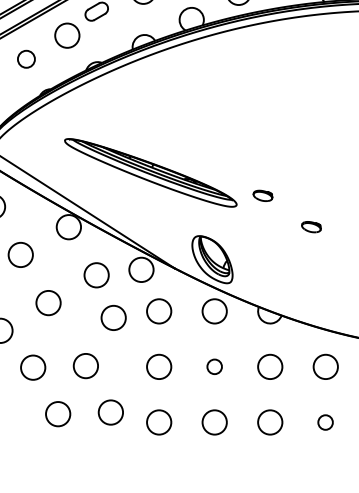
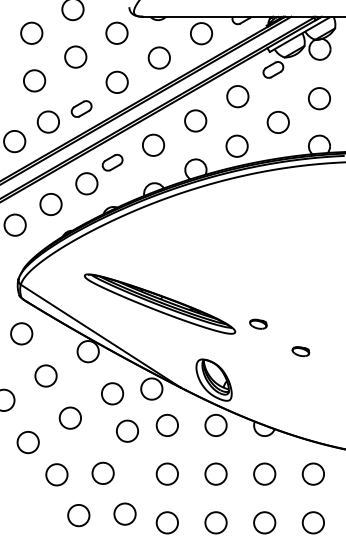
circle: (25, 59) -> (50, 204), size x1.43
circle: (214, 366) -> (215, 473), size x1.67
circle: (324, 422) -> (312, 522), size x1.67

